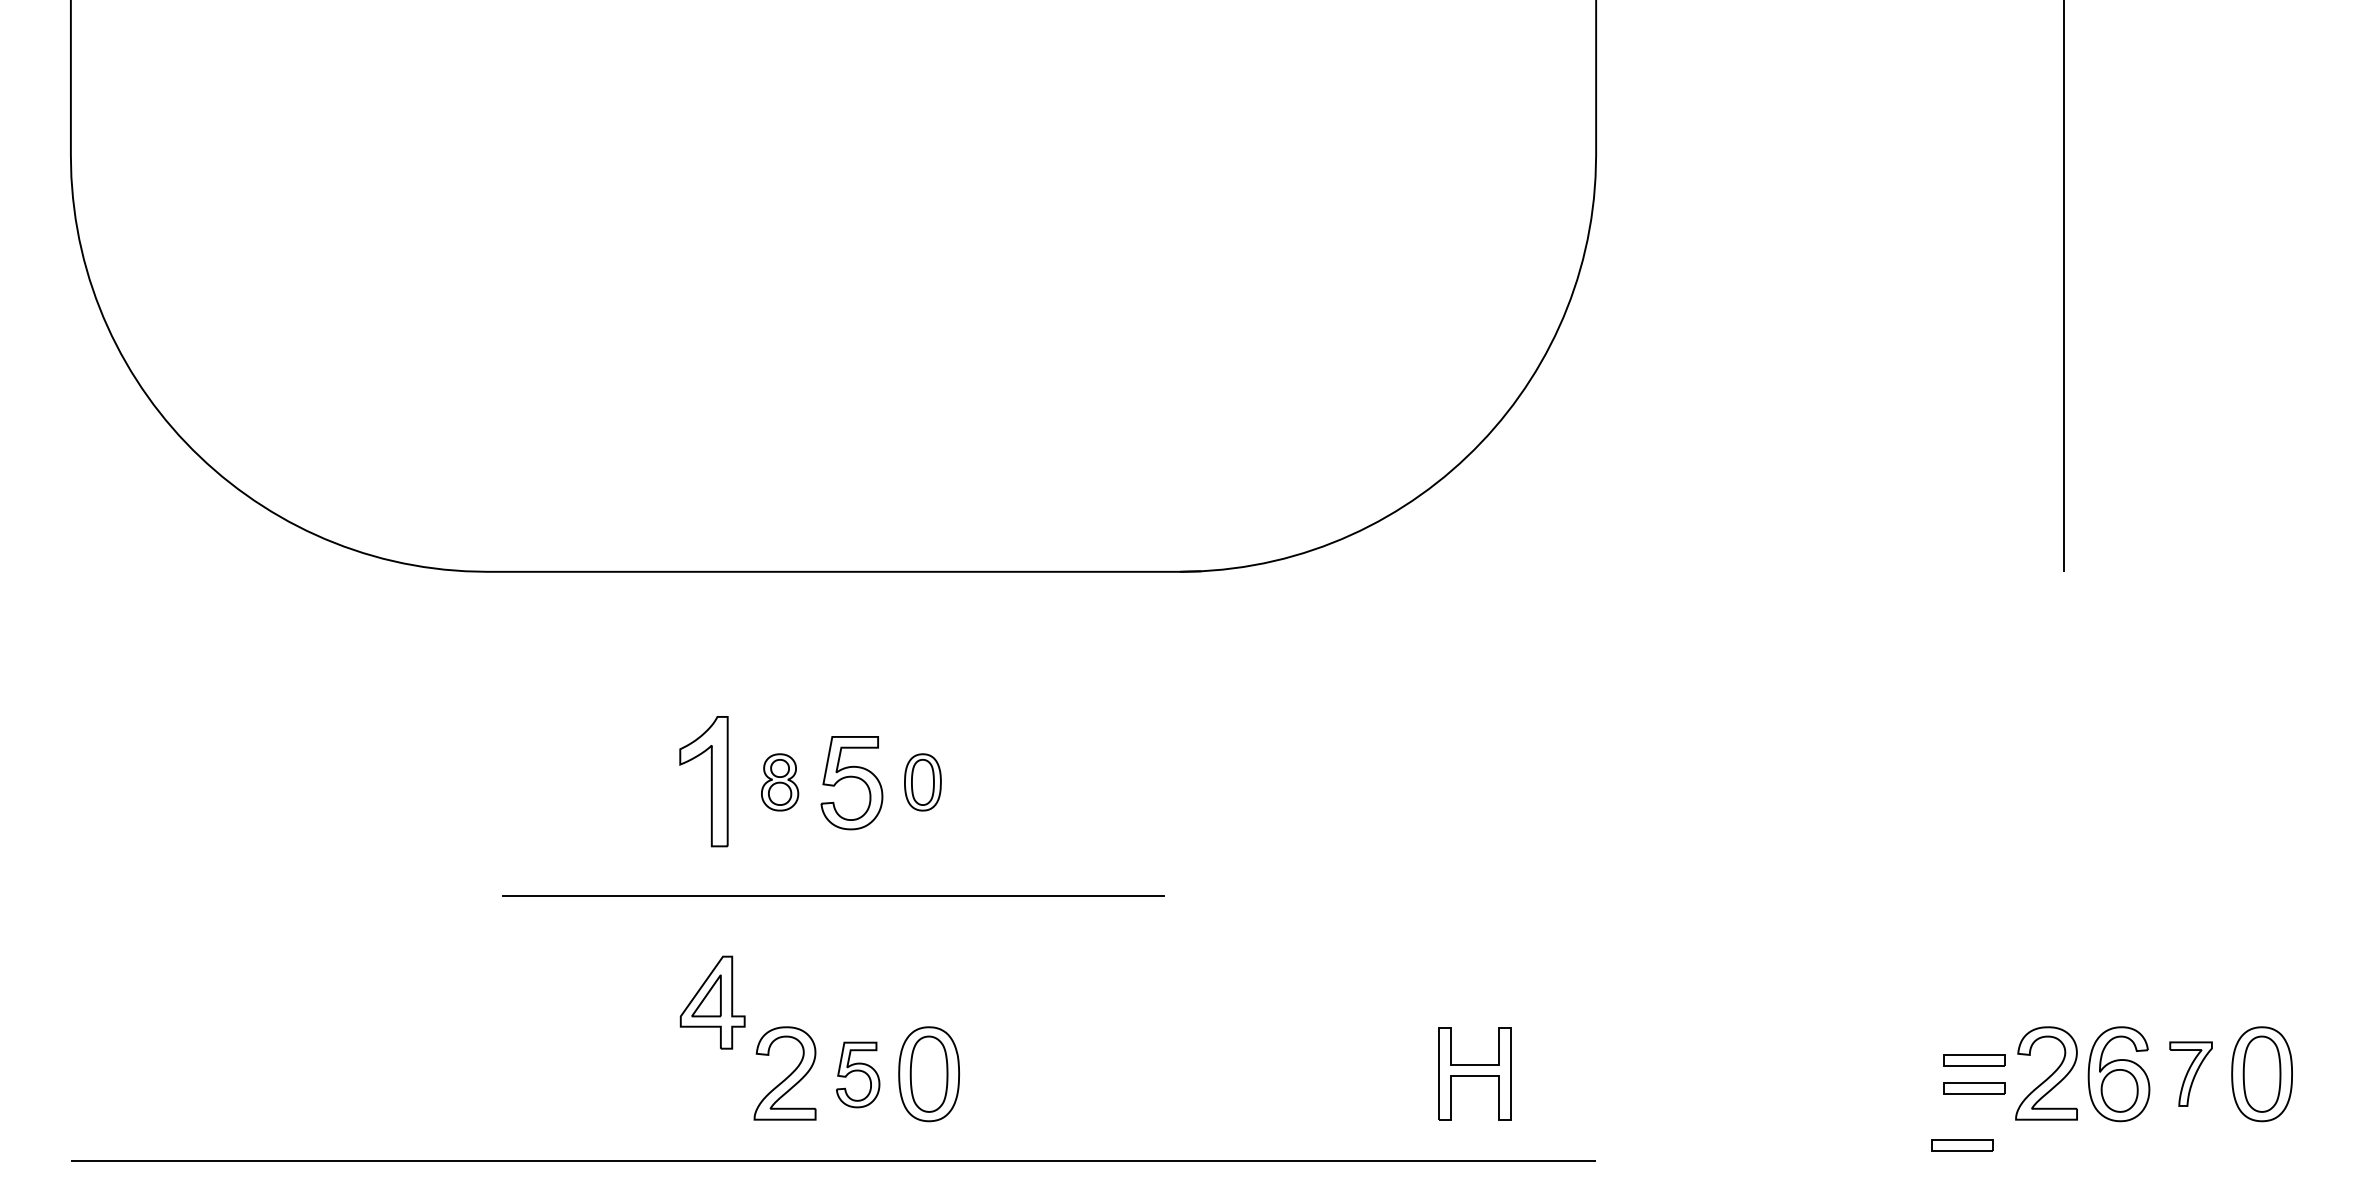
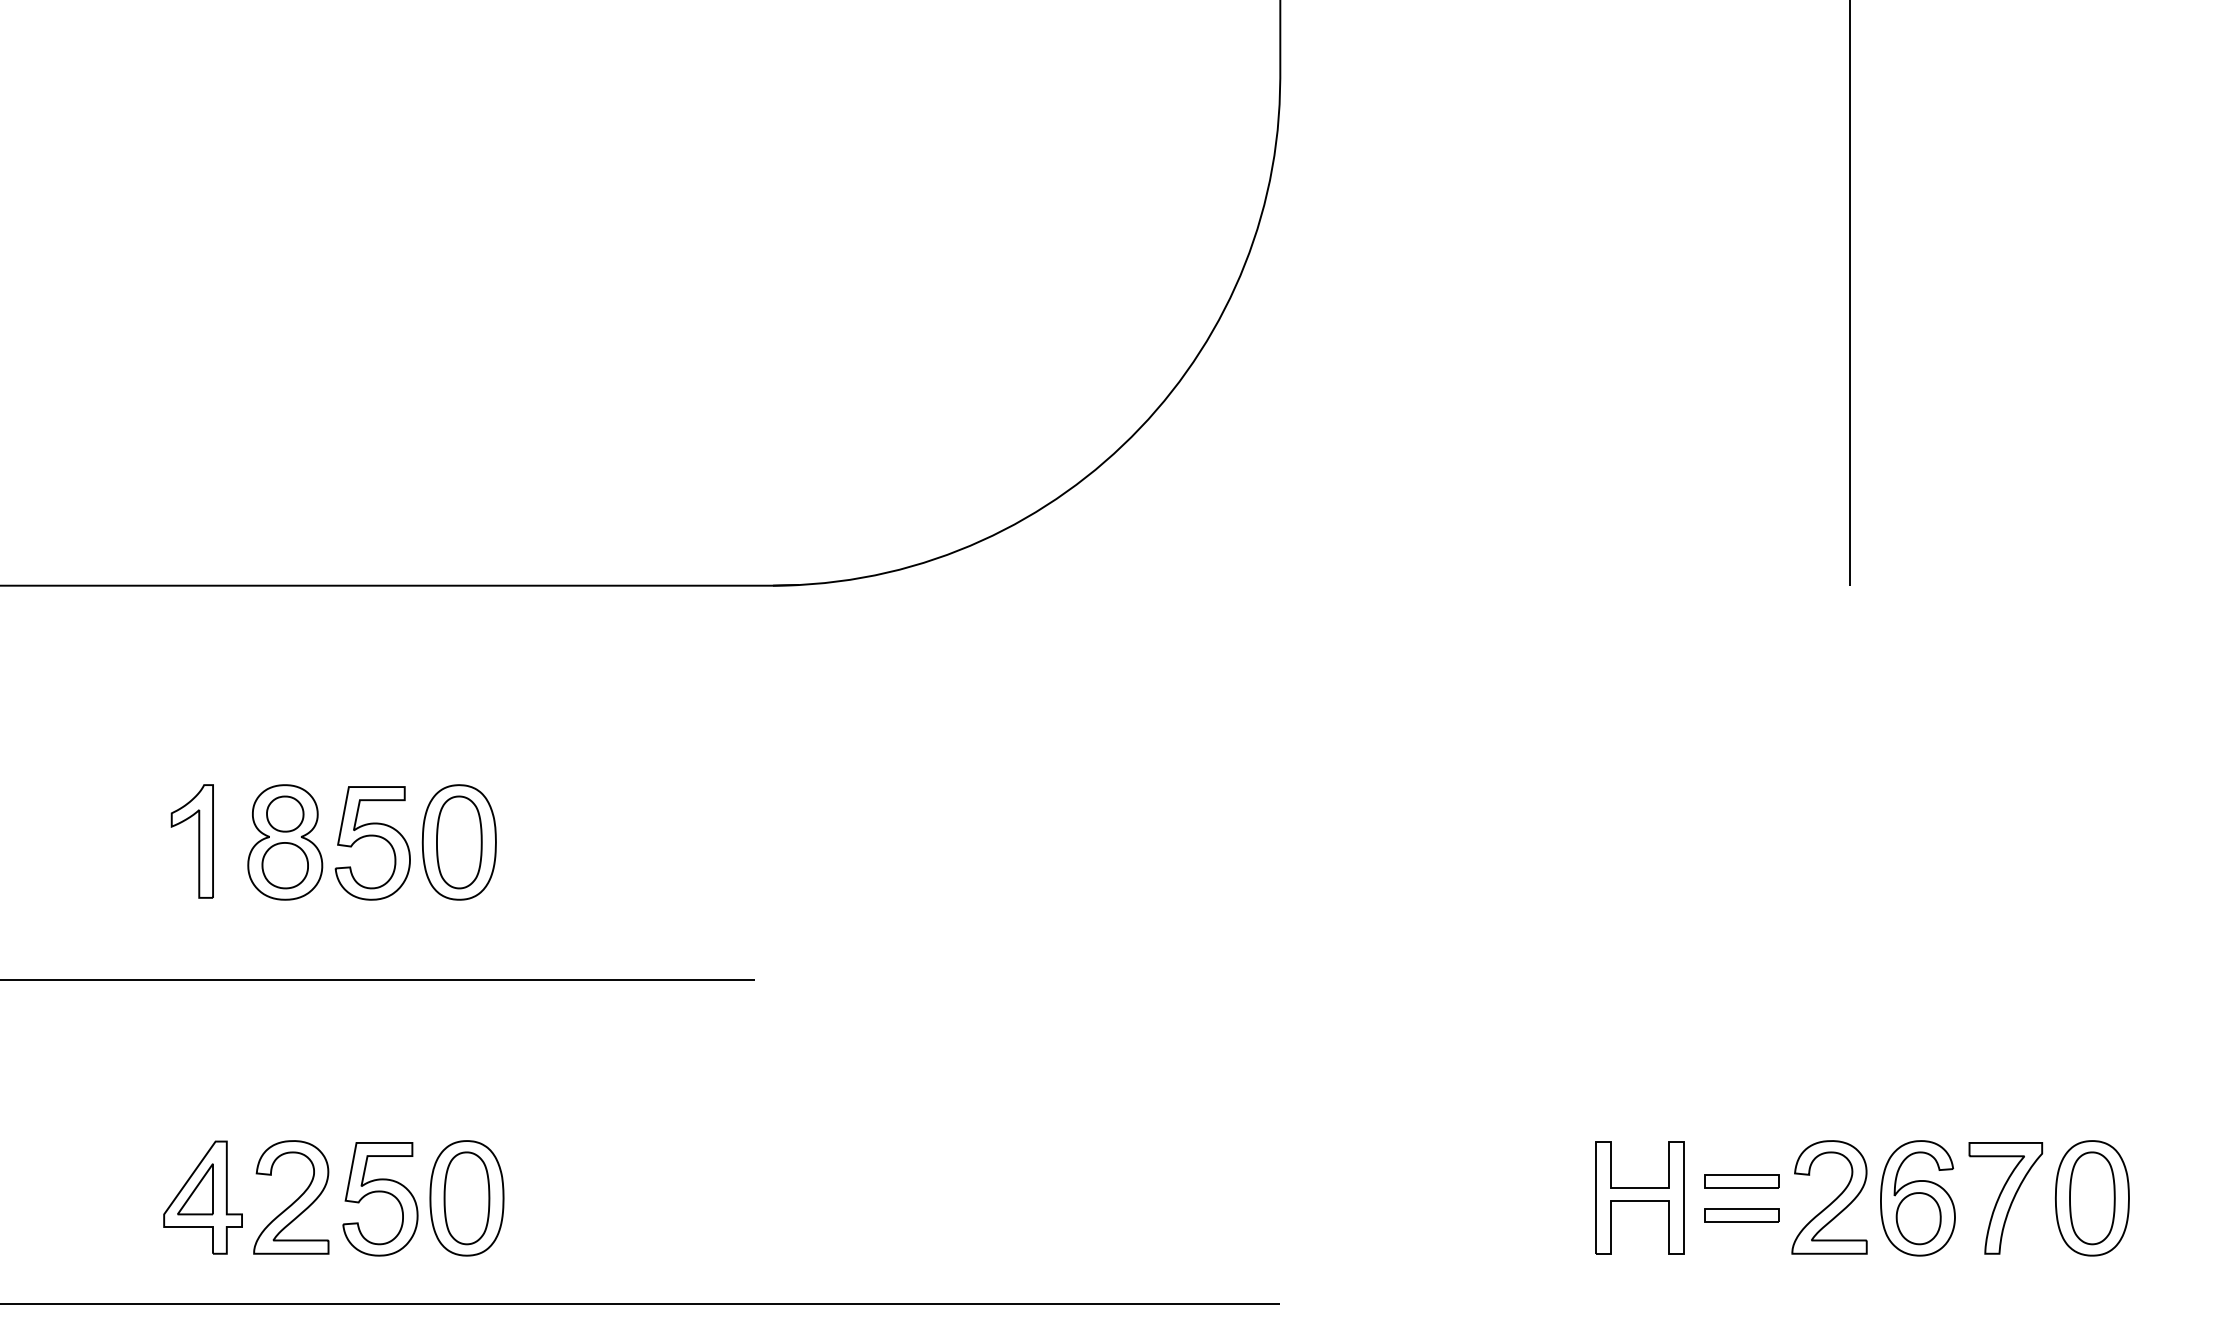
part: (703, 781) -> (191, 841), size x0.71
part: (779, 782) -> (284, 842), size x1.67
part: (922, 782) -> (458, 842), size x1.67
part: (712, 1002) -> (202, 1197), moved
part: (1474, 1073) -> (1639, 1197), moved
part: (2190, 1073) -> (2005, 1197), size x1.43
part: (857, 1074) -> (379, 1198), size x1.43
part: (1962, 1145) -> (1727, 1285), removed

